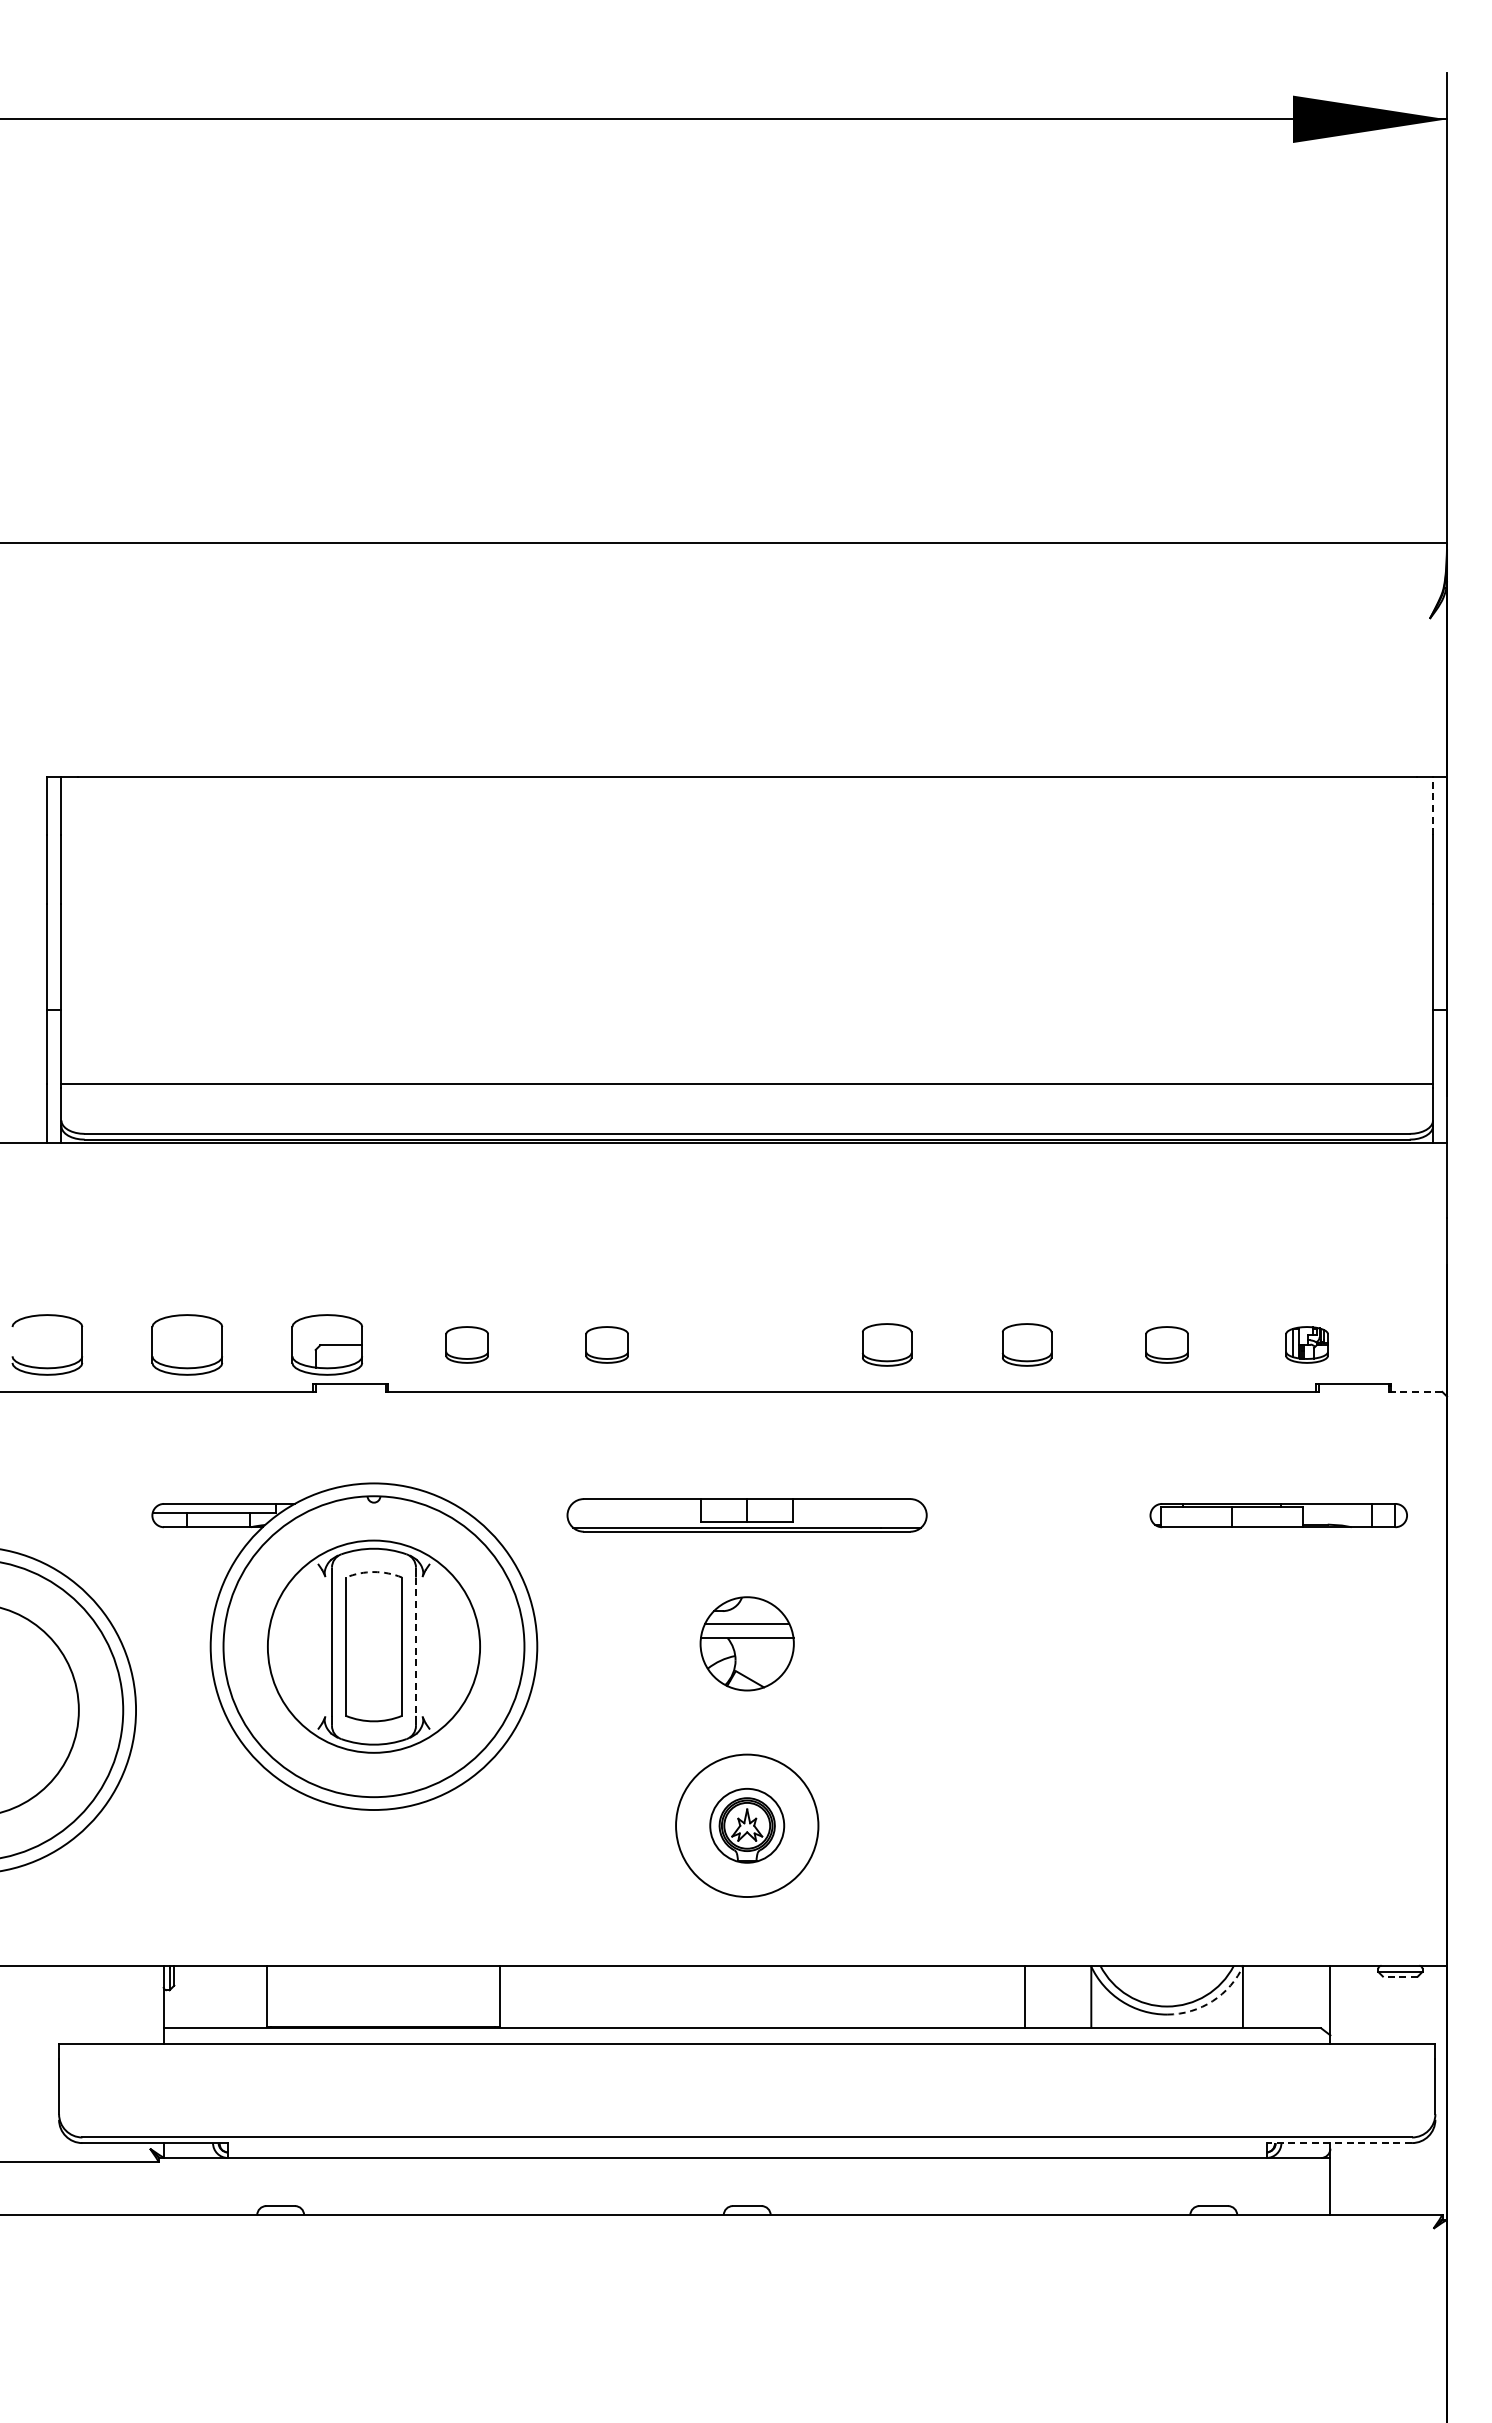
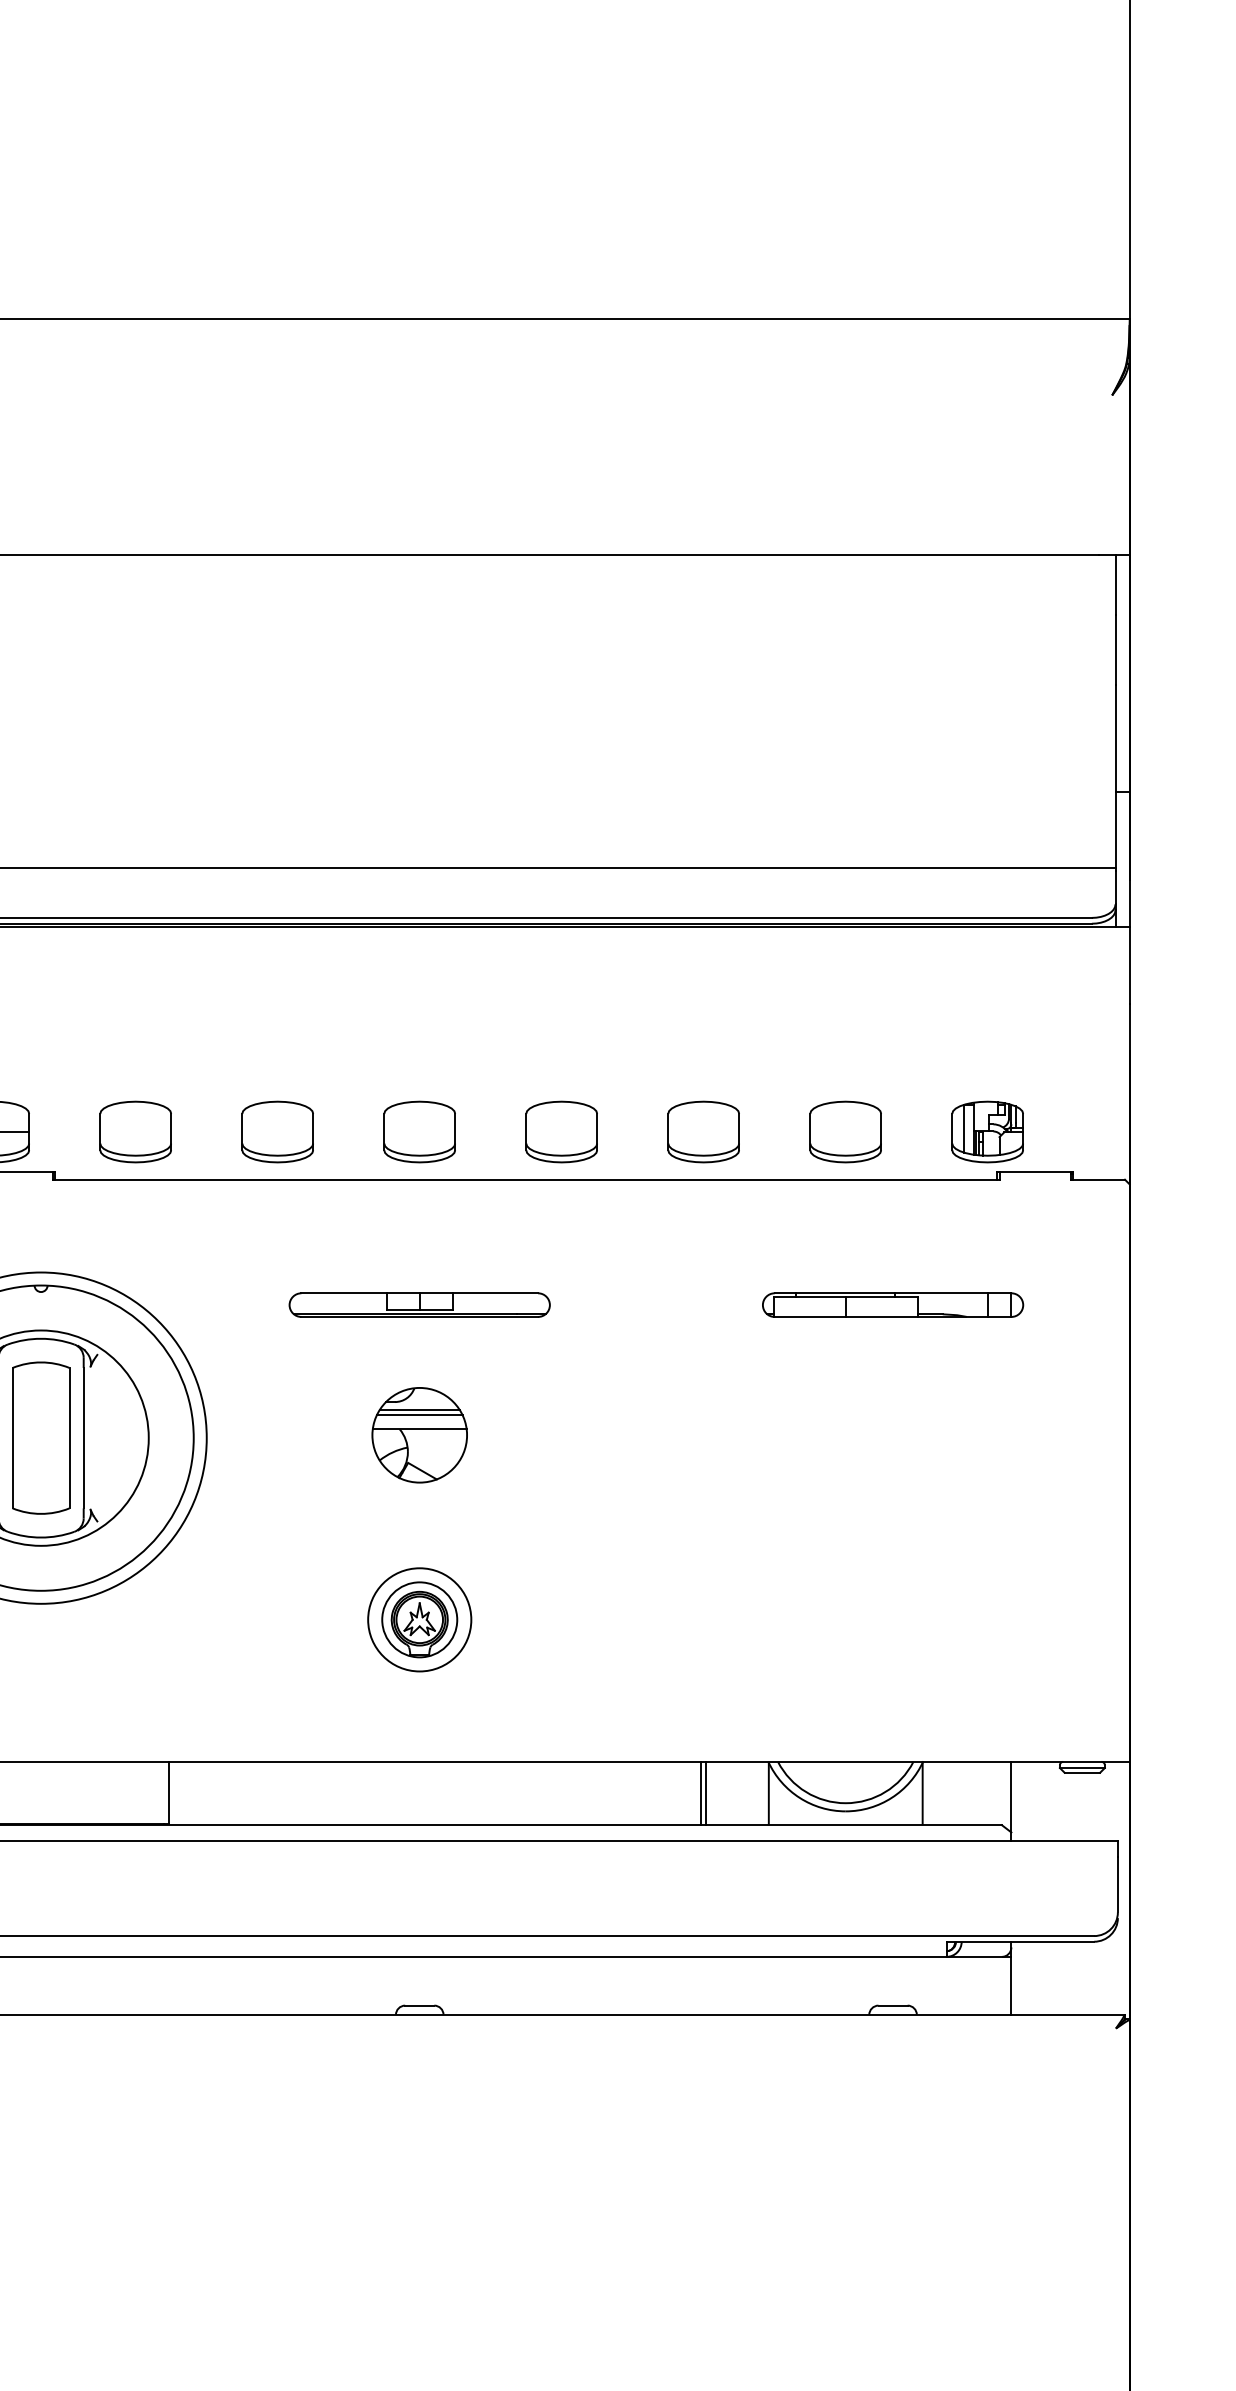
line: (1433, 805) -> (1115, 584), dashed -> solid
part: (466, 1344) -> (134, 1131), size x1.67
part: (606, 1344) -> (276, 1131), size x1.67
part: (746, 1344) -> (419, 1131), added
part: (886, 1344) -> (561, 1131), size x1.43
part: (1026, 1344) -> (703, 1131), size x1.43
part: (1166, 1344) -> (845, 1131), size x1.67
part: (1306, 1344) -> (987, 1131), size x1.67
line: (1415, 1391) -> (1097, 1179), dashed -> solid
part: (747, 1515) -> (420, 1305), size x0.71
part: (1278, 1515) -> (892, 1305), moved
arc: (374, 1572) -> (41, 1362), dashed -> solid
line: (746, 1618) -> (419, 1409), added
line: (415, 1647) -> (83, 1438), dashed -> solid
circle: (747, 1825) -> (420, 1619), size x0.71
line: (1399, 1976) -> (1081, 1772), dashed -> solid
line: (1029, 1996) -> (706, 1793), added
arc: (1212, 2001) -> (891, 1798), dashed -> solid
line: (1339, 2143) -> (1020, 1942), dashed -> solid

